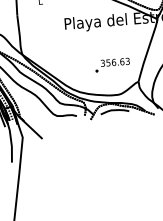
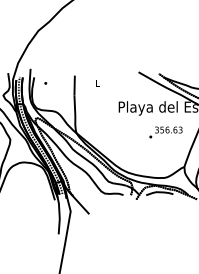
text: (112, 65) -> (165, 132), moved

